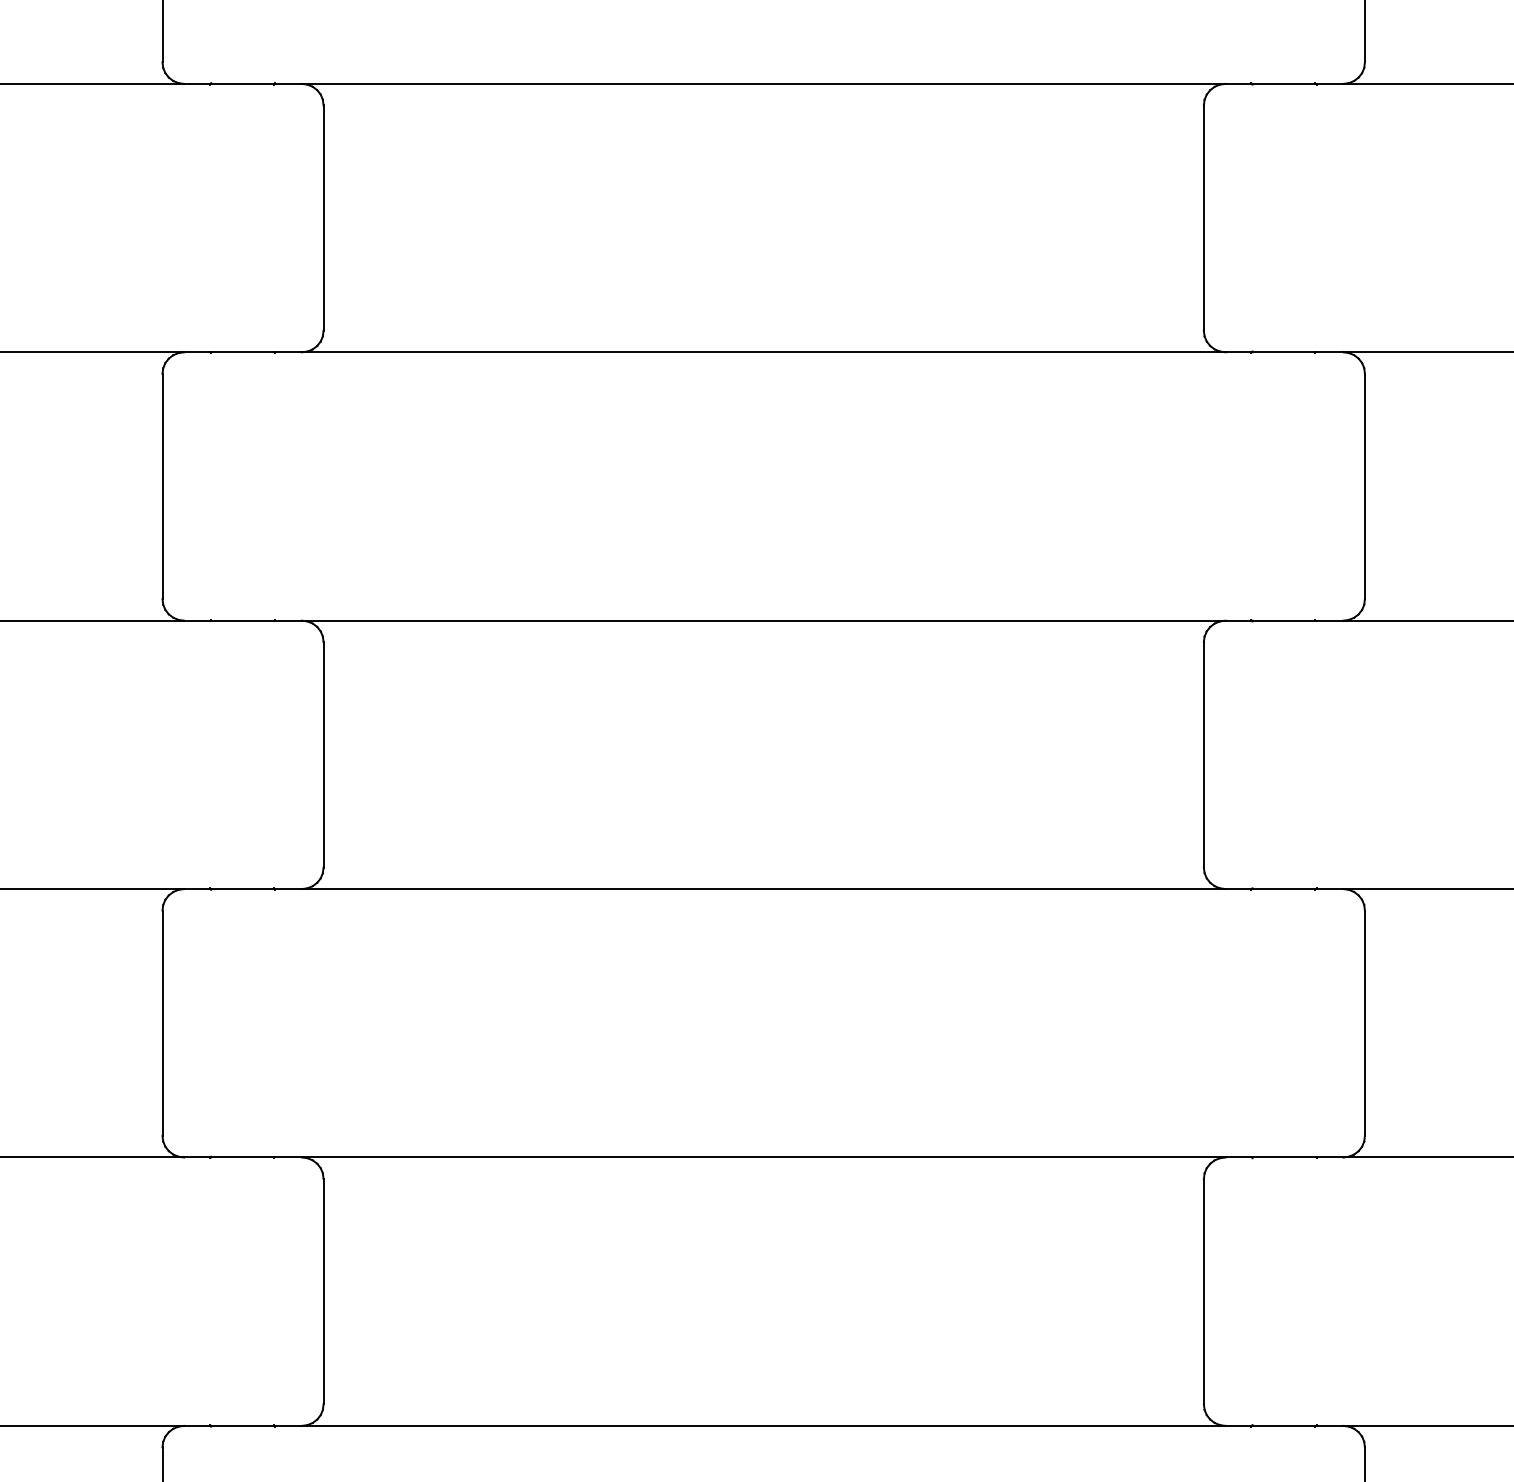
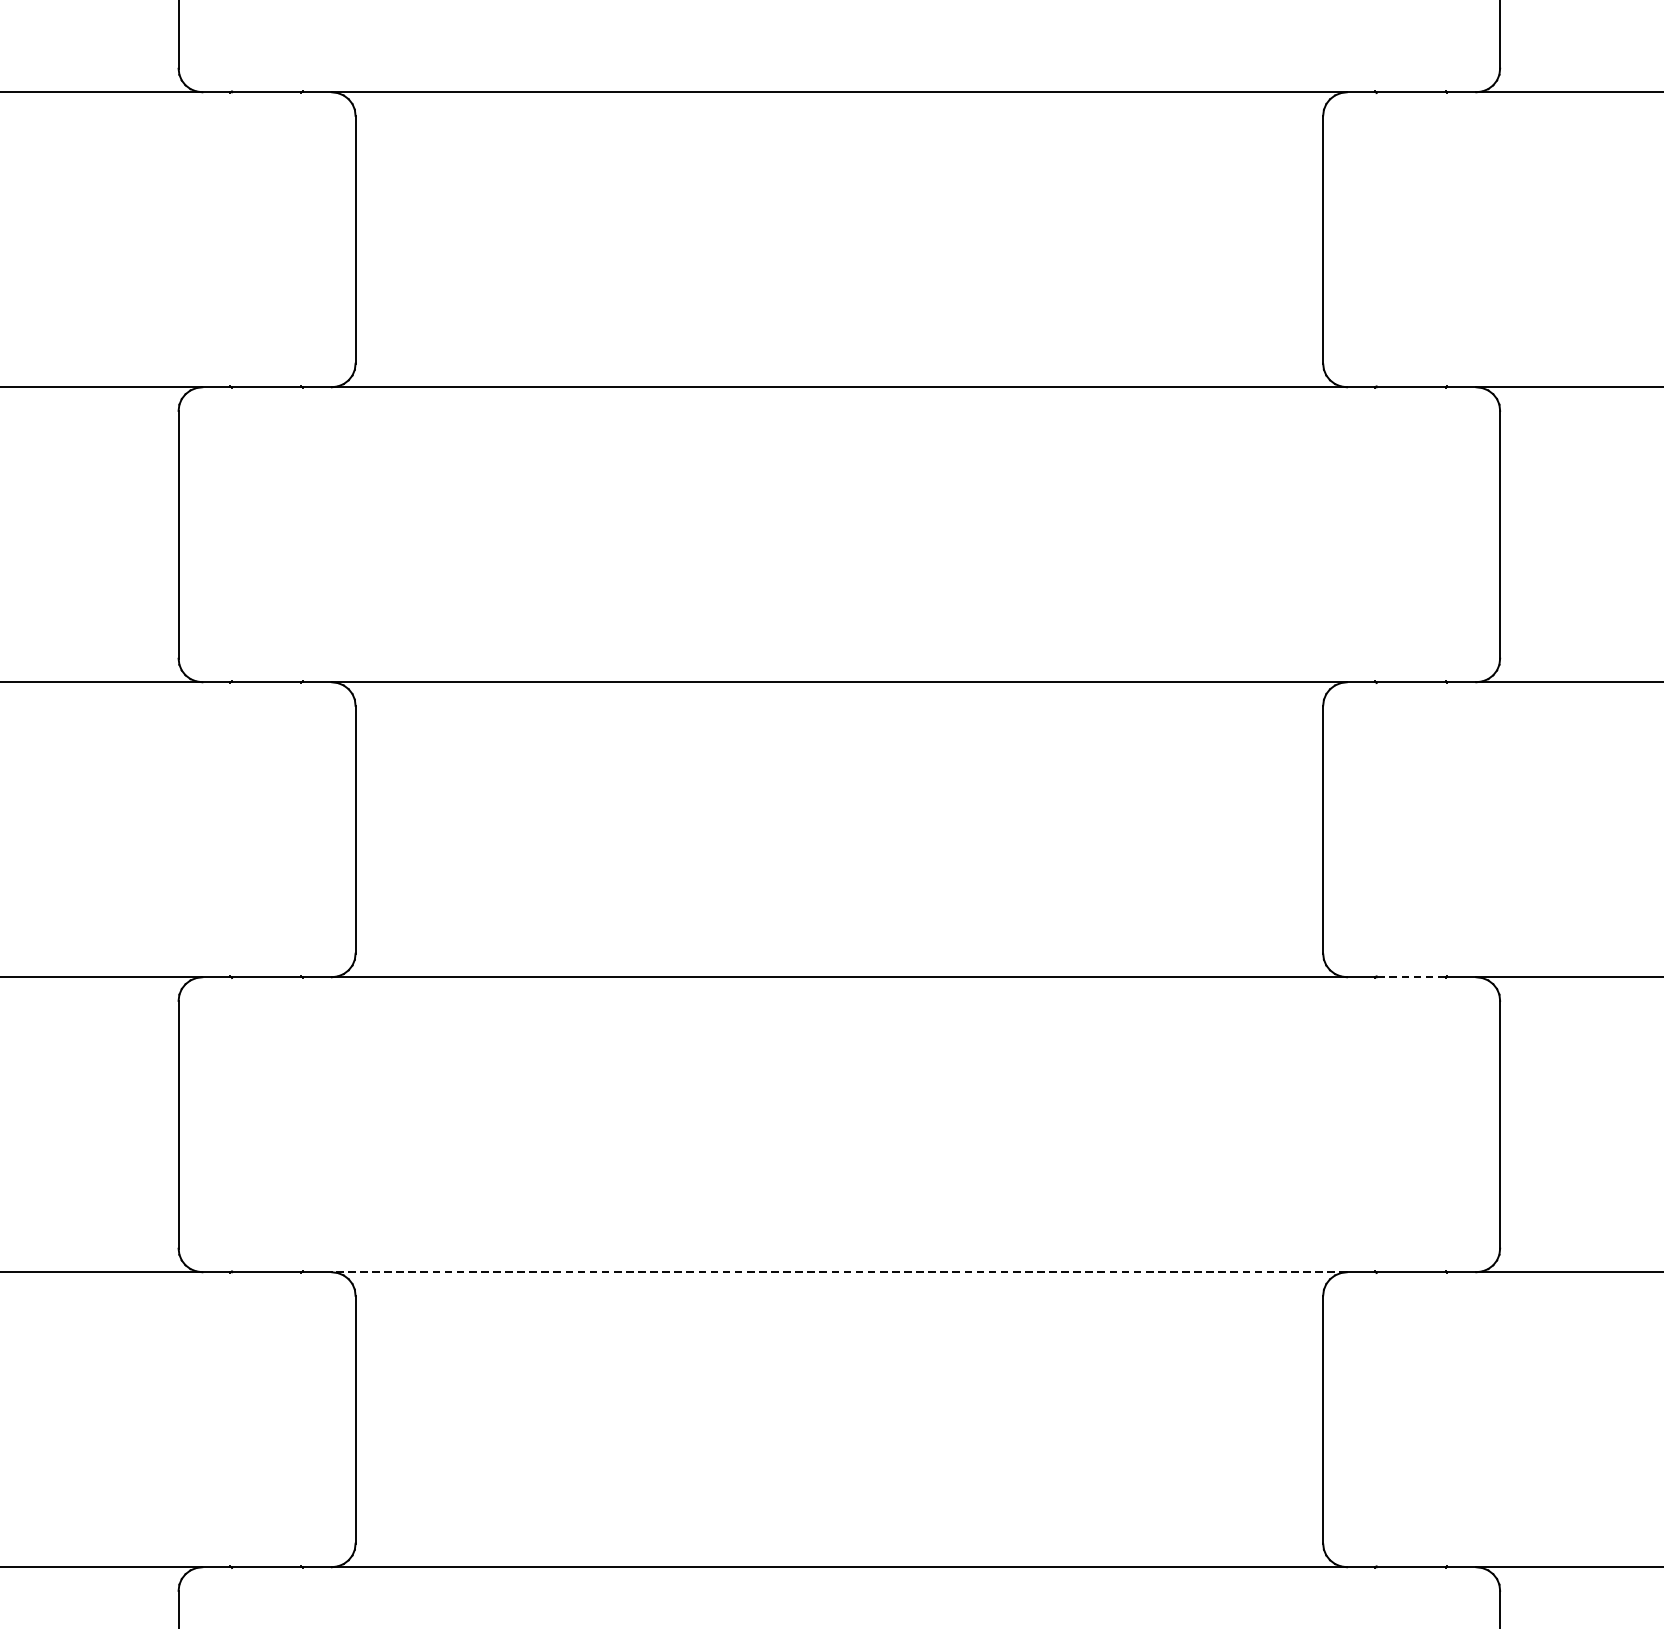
line: (1283, 889) -> (1410, 977), solid -> dashed
line: (763, 1157) -> (839, 1272), solid -> dashed

